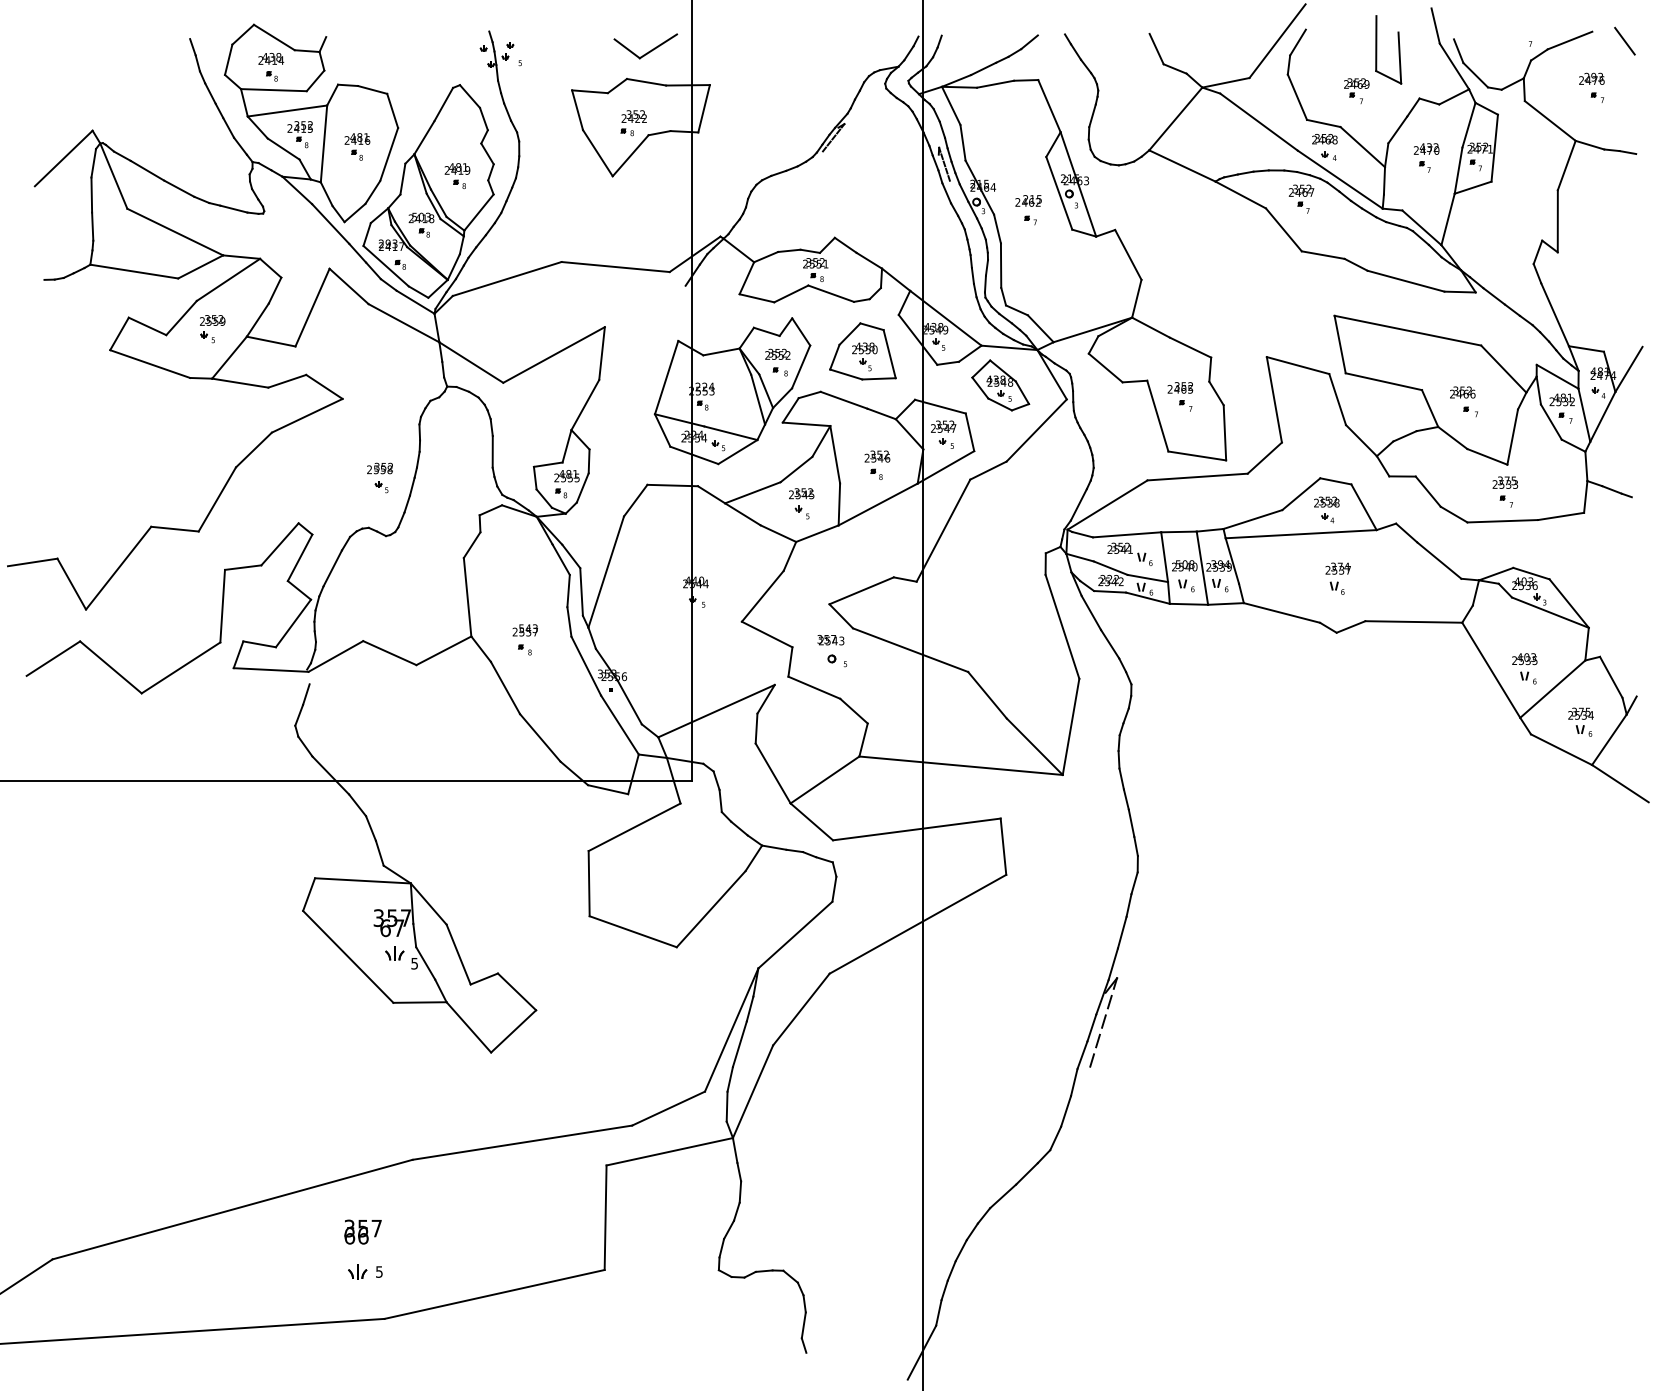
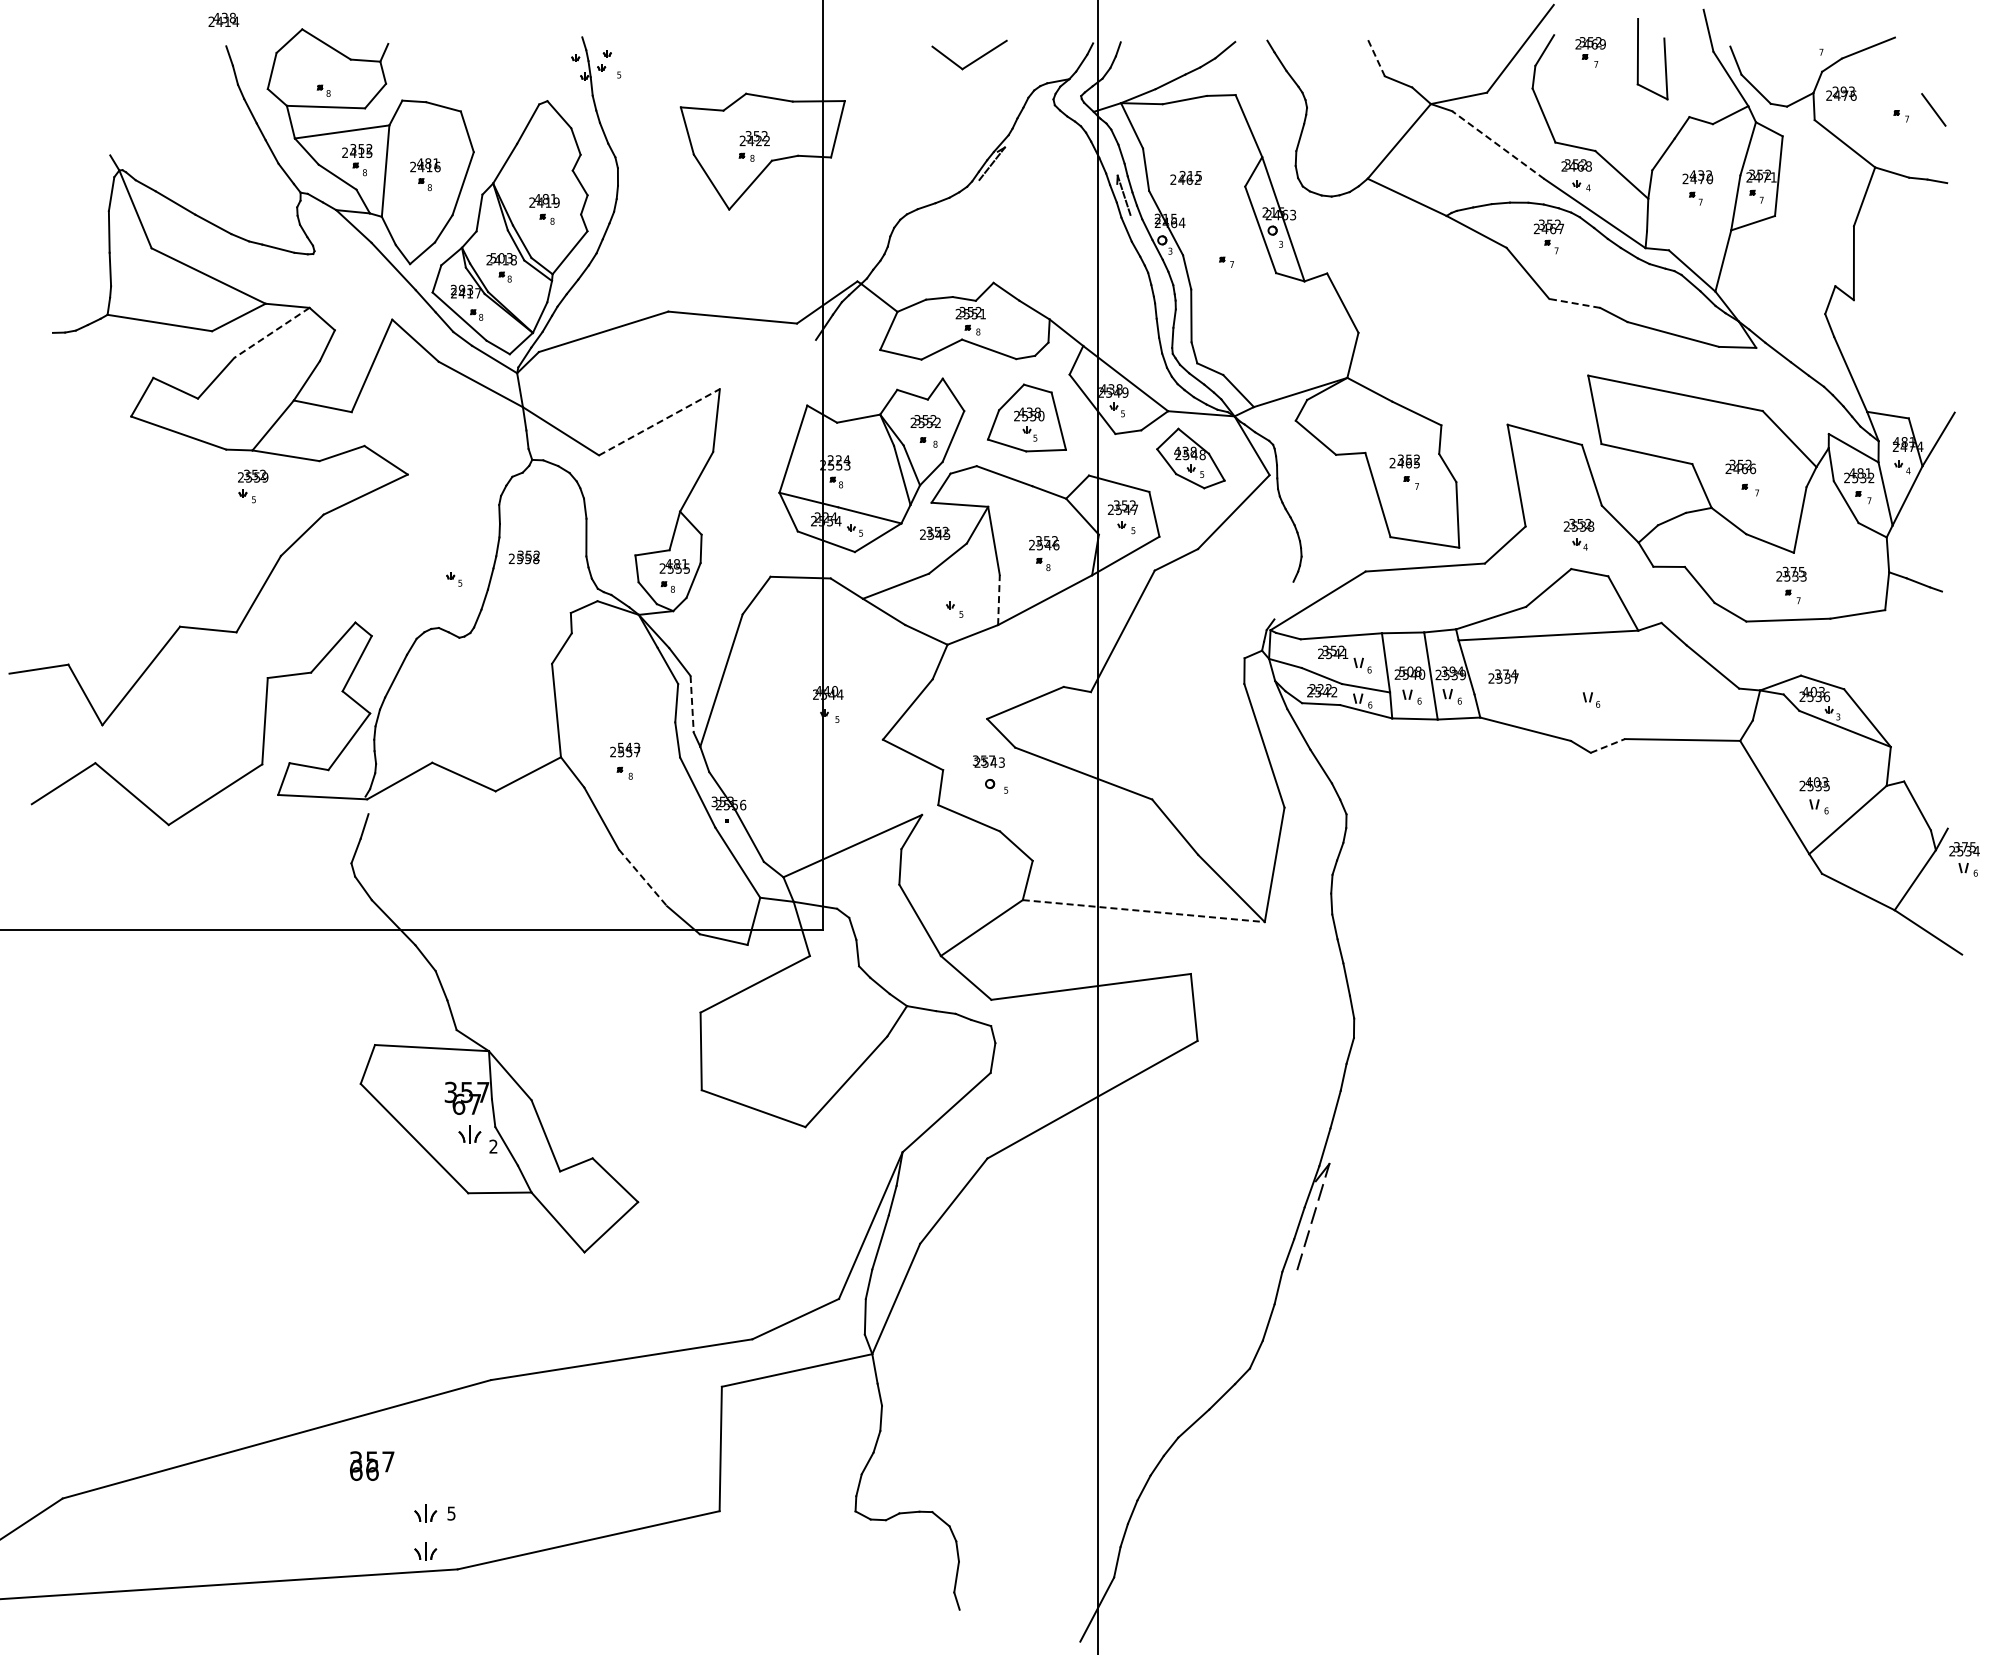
line: (1624, 40) -> (1933, 109), moved
line: (1156, 49) -> (1376, 58), solid -> dashed
part: (648, 51) -> (972, 61), moved
text: (270, 58) -> (223, 19), moved
text: (1591, 78) -> (1841, 93), moved
part: (1356, 91) -> (1590, 52), moved
line: (1258, 121) -> (1497, 144), solid -> dashed
line: (63, 158) -> (75, 188), removed
text: (1028, 200) -> (1185, 177), moved
line: (1323, 255) -> (1574, 303), solid -> dashed
line: (228, 280) -> (271, 333), solid -> dashed
part: (212, 329) -> (253, 486), moved
line: (554, 355) -> (659, 422), solid -> dashed
text: (379, 468) -> (523, 557), moved
text: (802, 492) -> (935, 532), moved
line: (839, 504) -> (998, 600), solid -> dashed
line: (1078, 504) -> (1283, 600), removed
part: (1326, 509) -> (1578, 534), moved
text: (1338, 568) -> (1503, 676), moved
line: (581, 592) -> (692, 704), solid -> dashed
line: (1351, 626) -> (1608, 745), solid -> dashed
part: (1580, 722) -> (1964, 859), moved
line: (540, 738) -> (643, 878), solid -> dashed
line: (960, 766) -> (1143, 911), solid -> dashed
text: (414, 963) -> (493, 1146), 5 -> 2
text: (363, 1231) -> (372, 1465), moved
part: (357, 1303) -> (425, 1551), added

